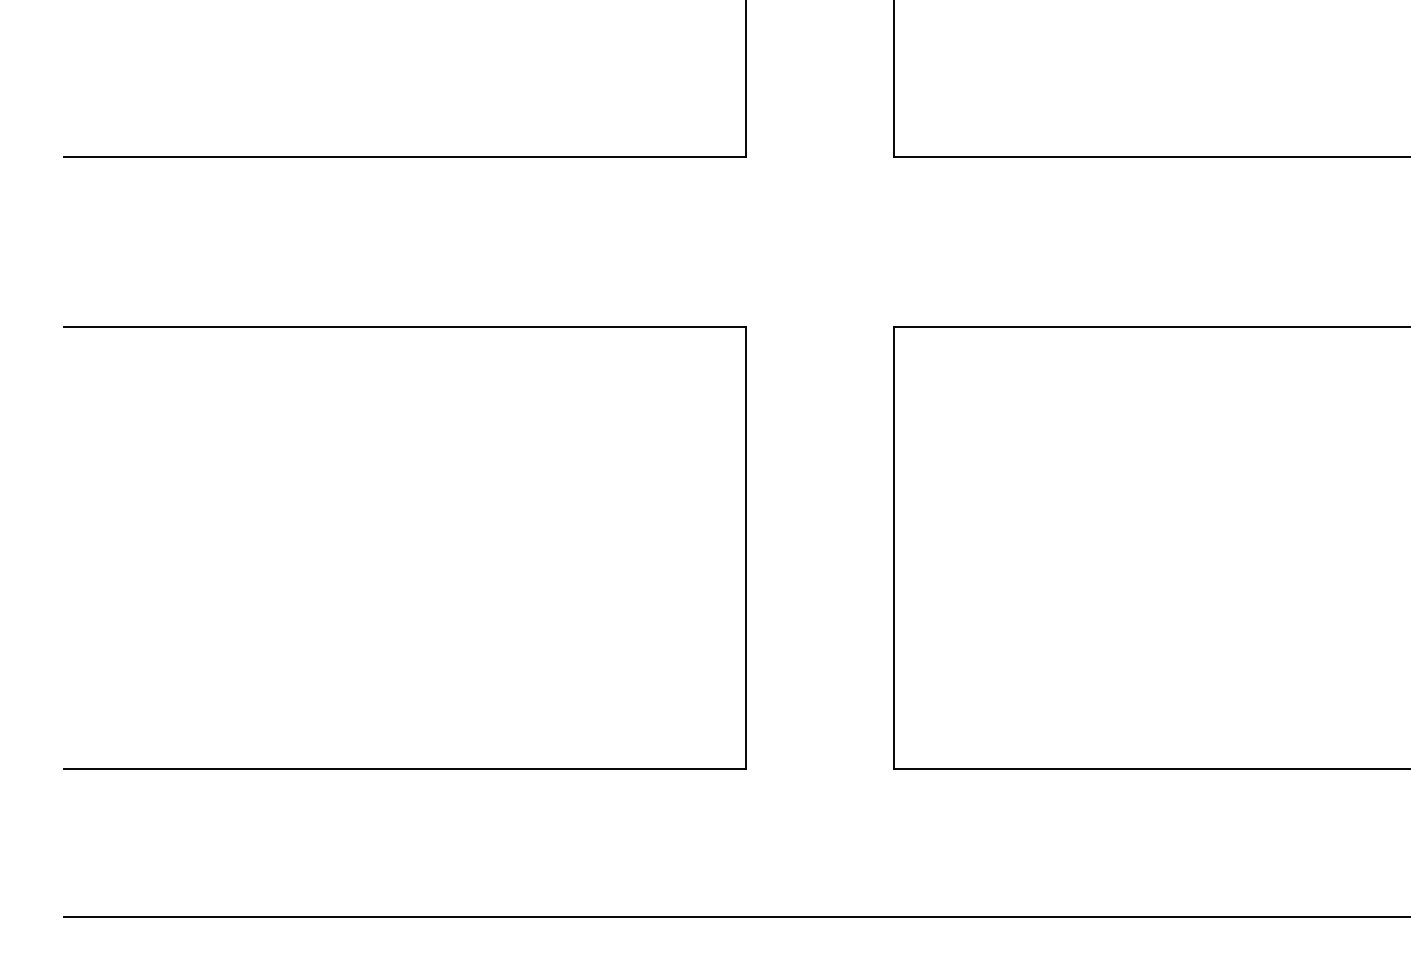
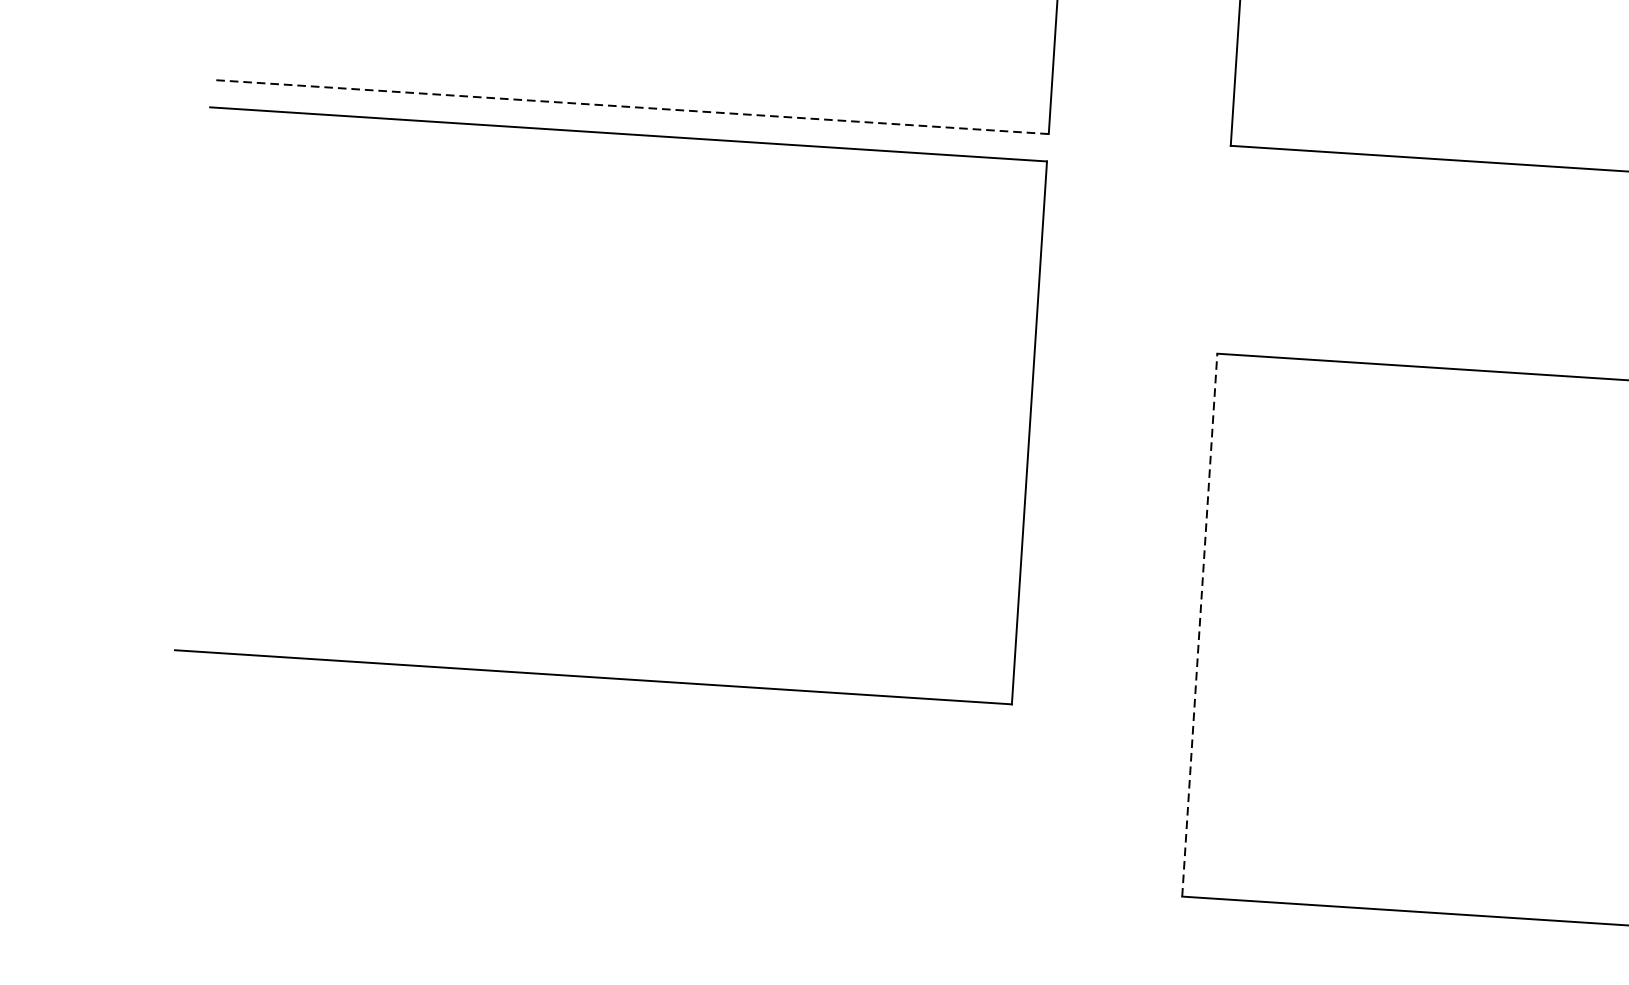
line: (405, 157) -> (630, 107), solid -> dashed
part: (404, 327) -> (627, 135), moved
line: (894, 547) -> (1200, 625), solid -> dashed

